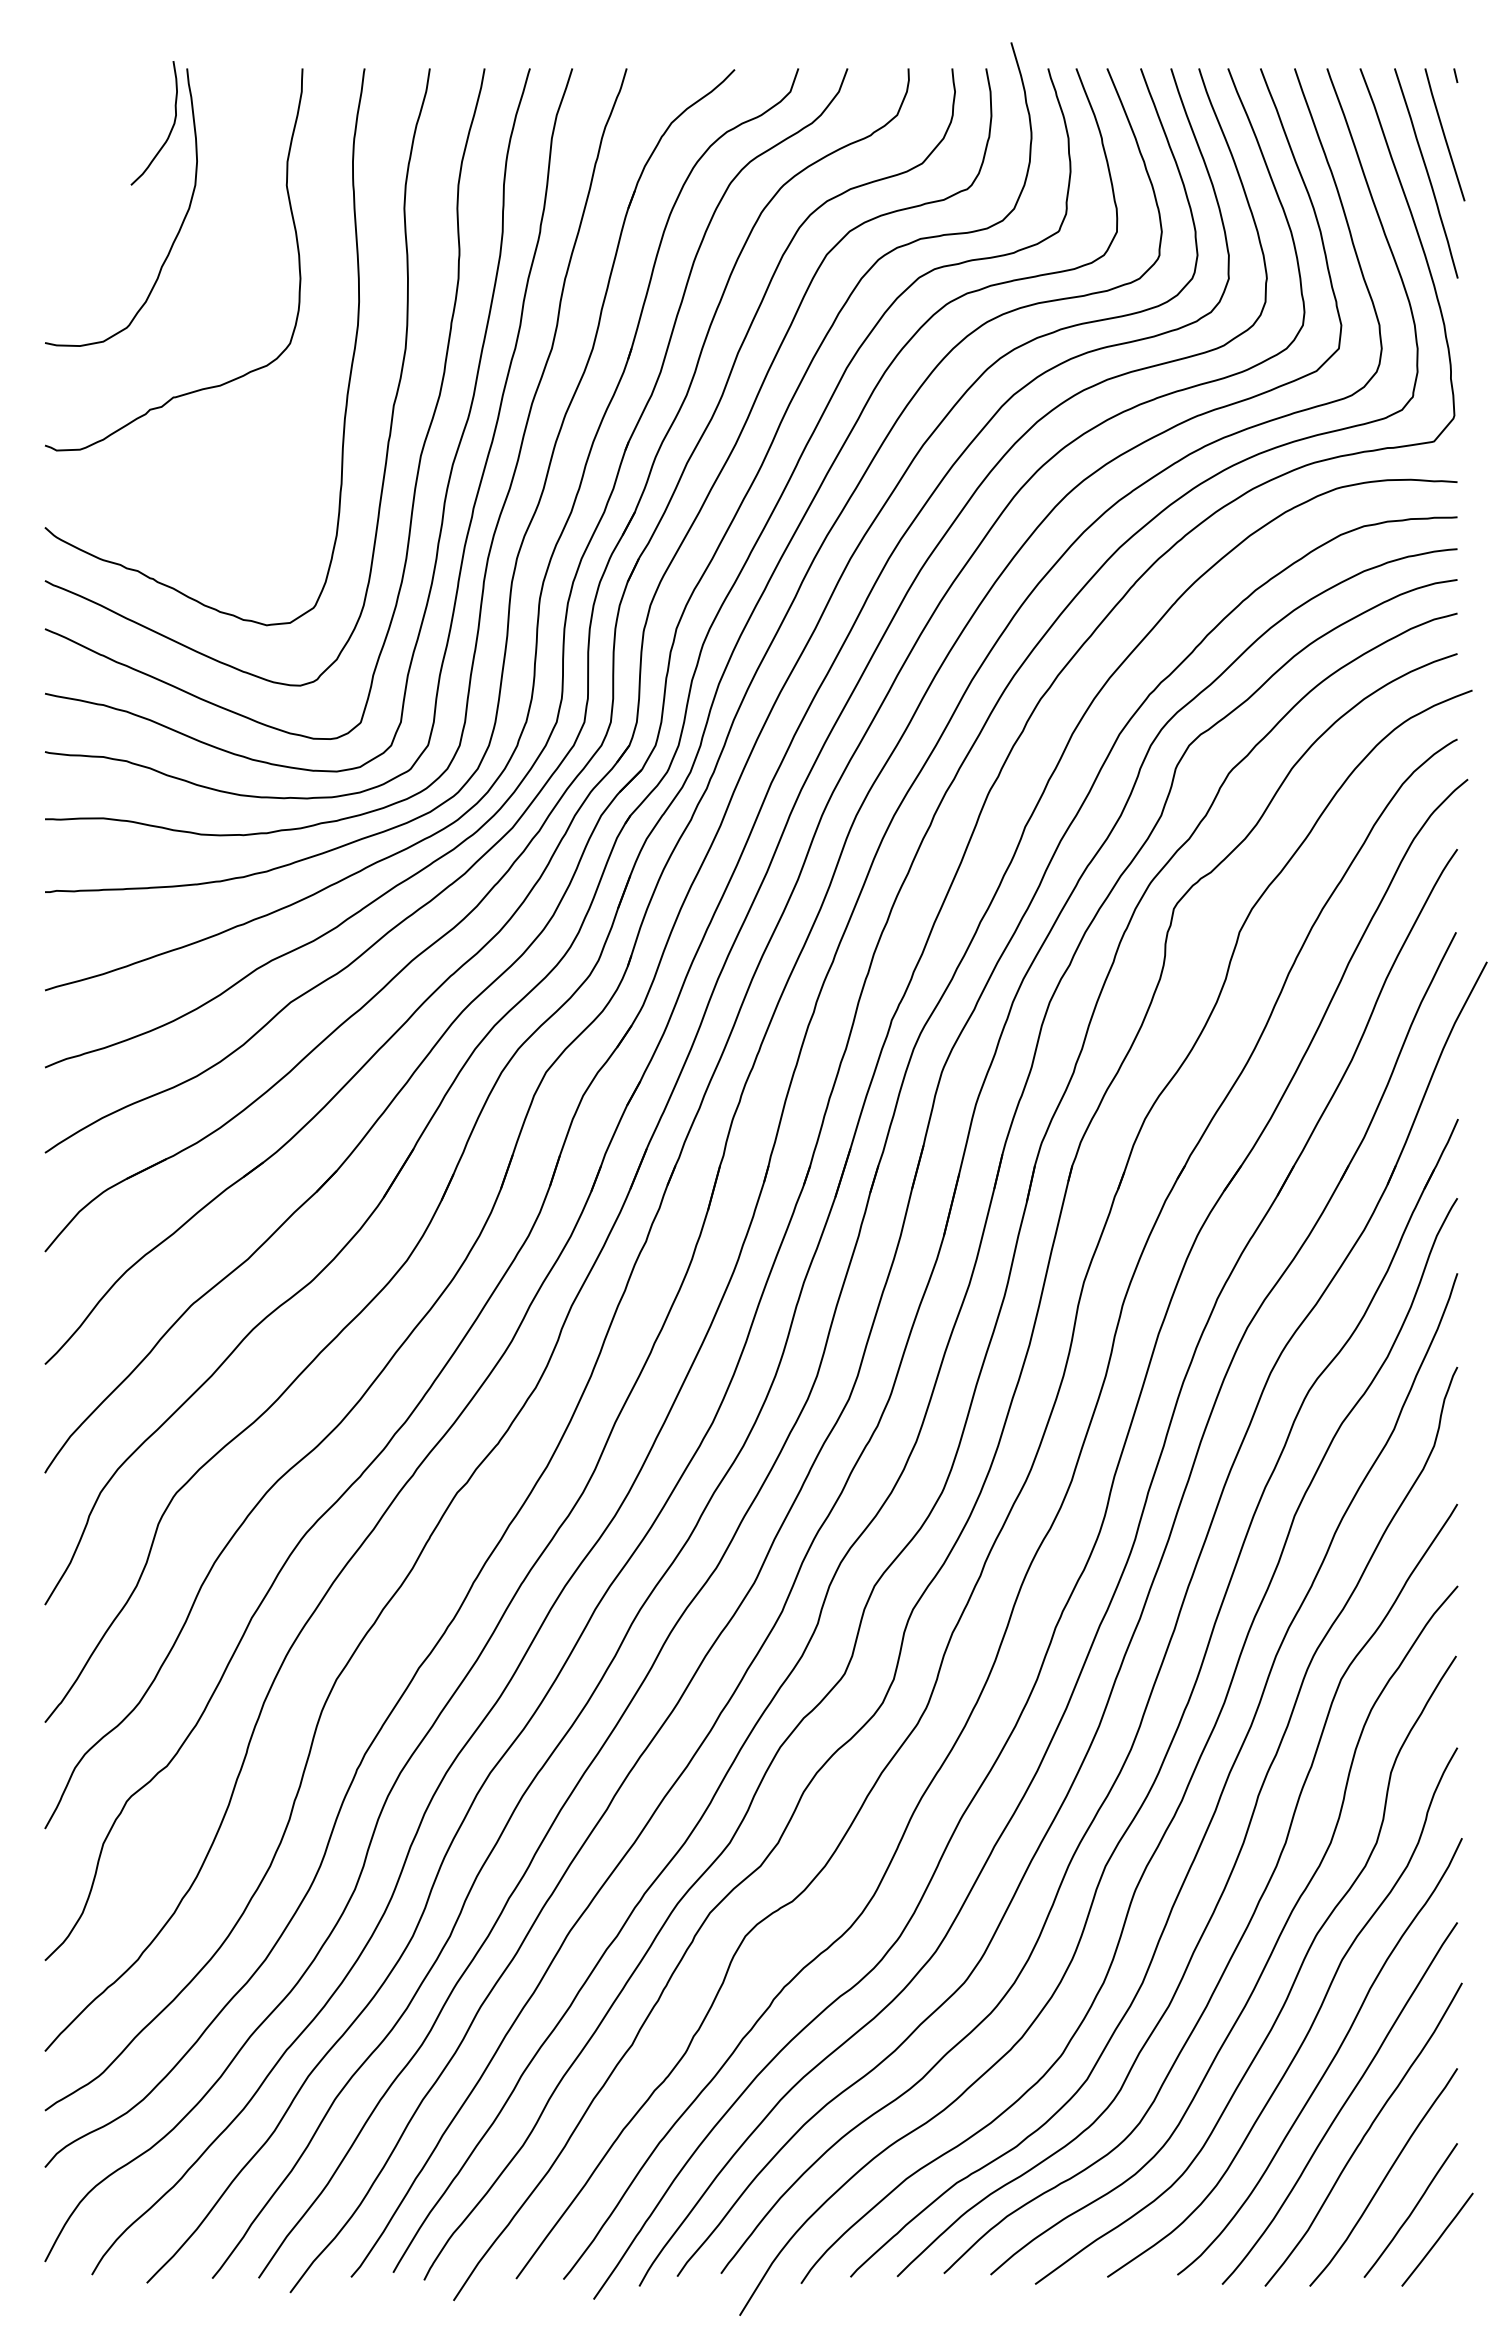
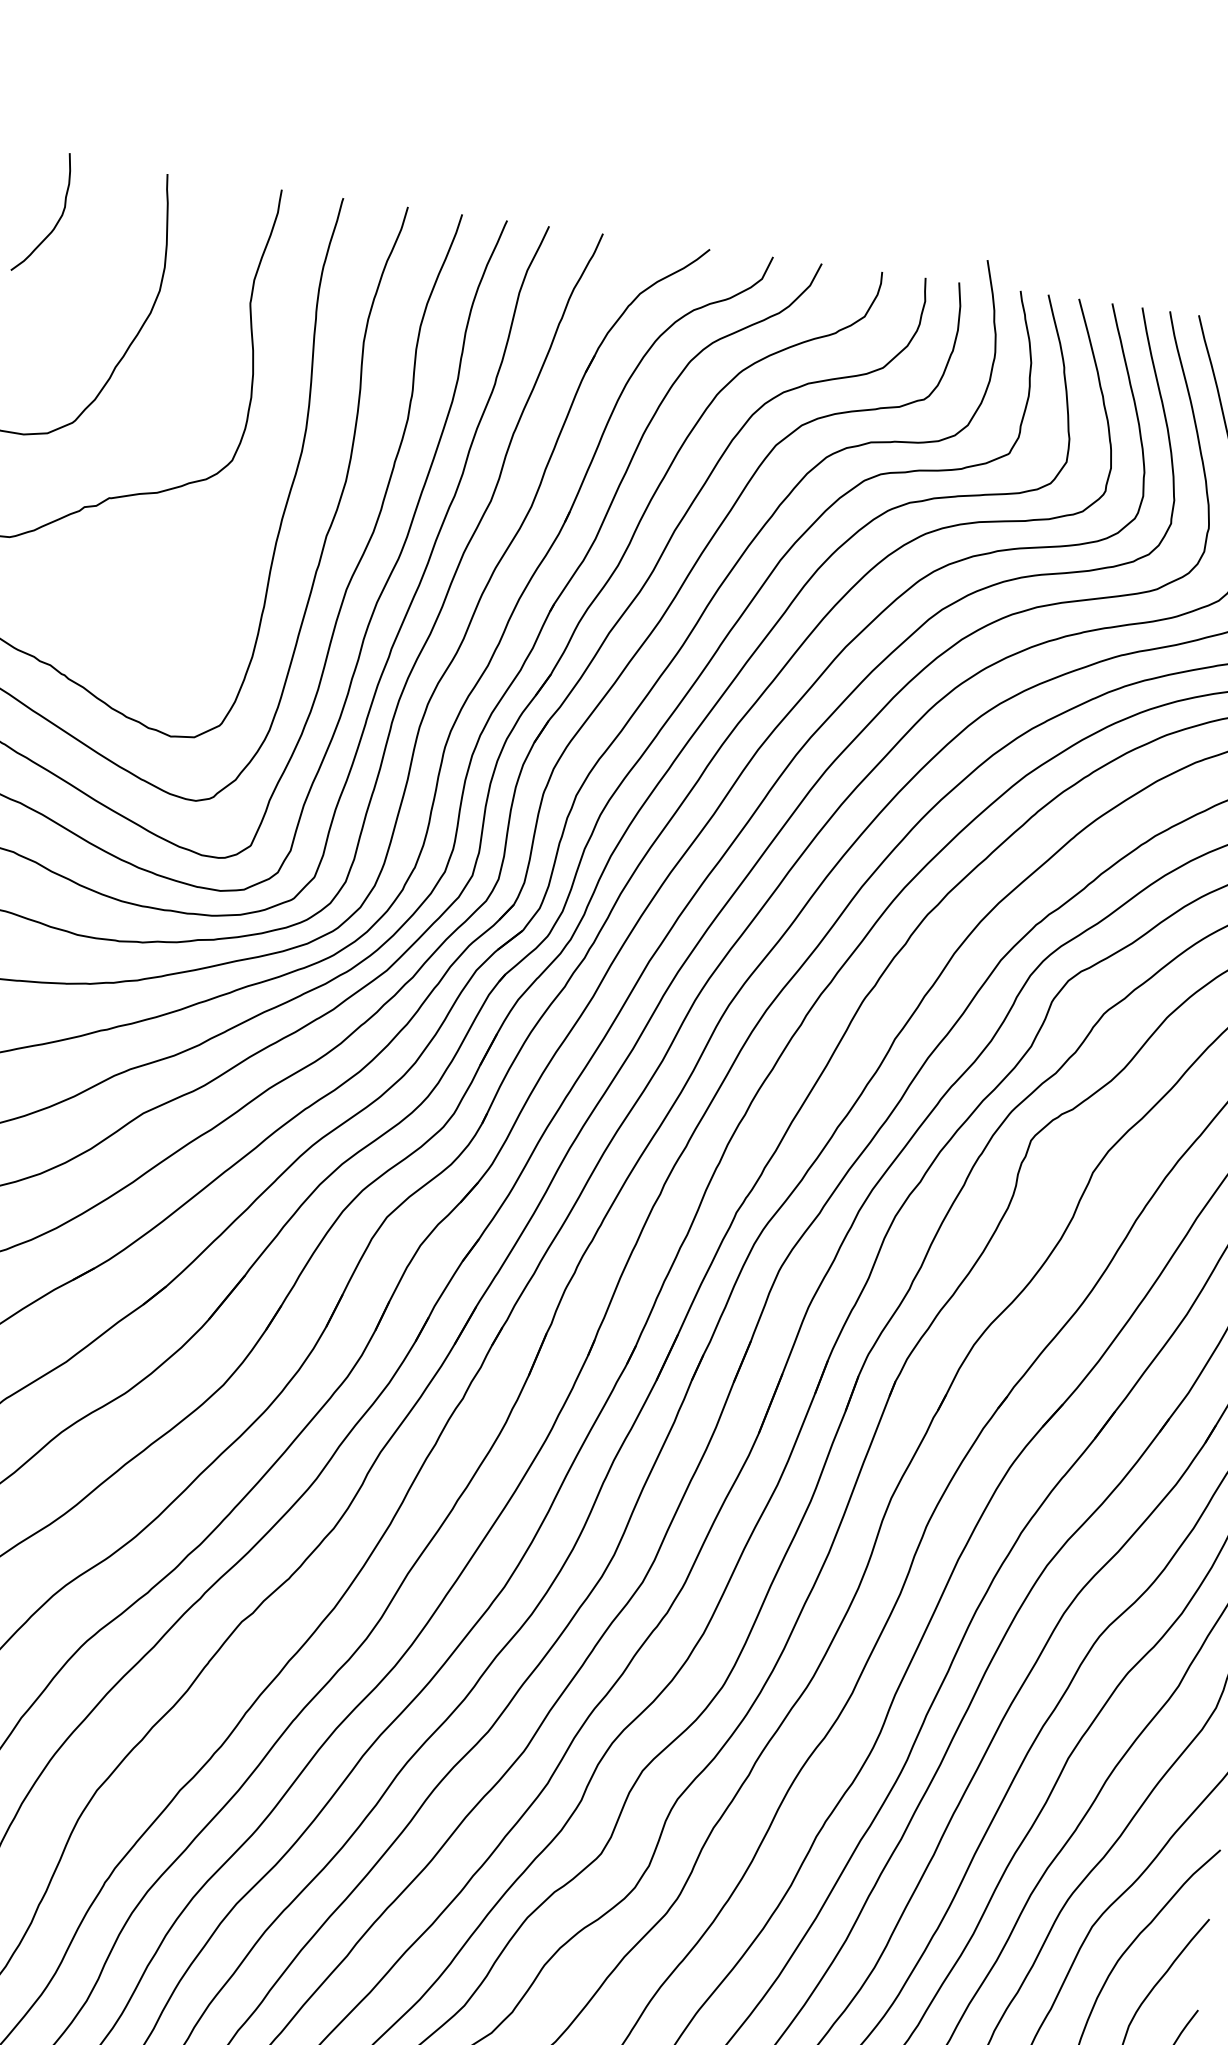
curve: (170, 129) -> (57, 220), moved

